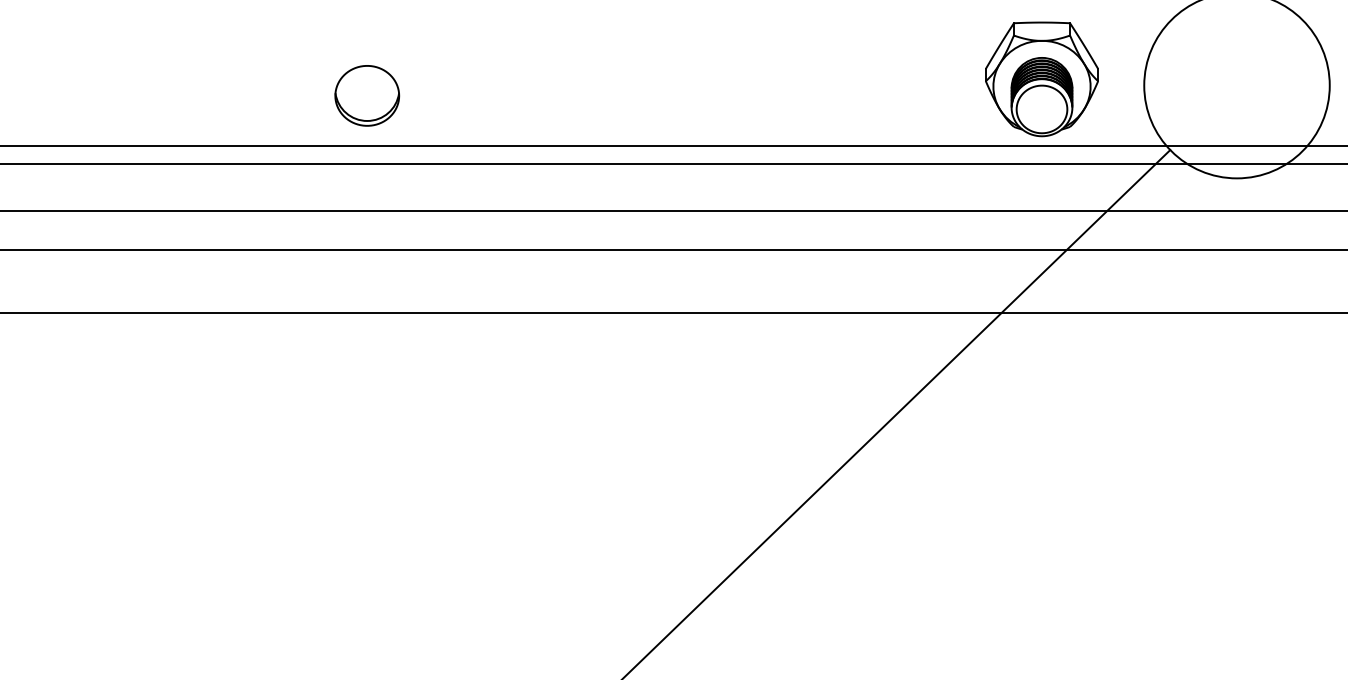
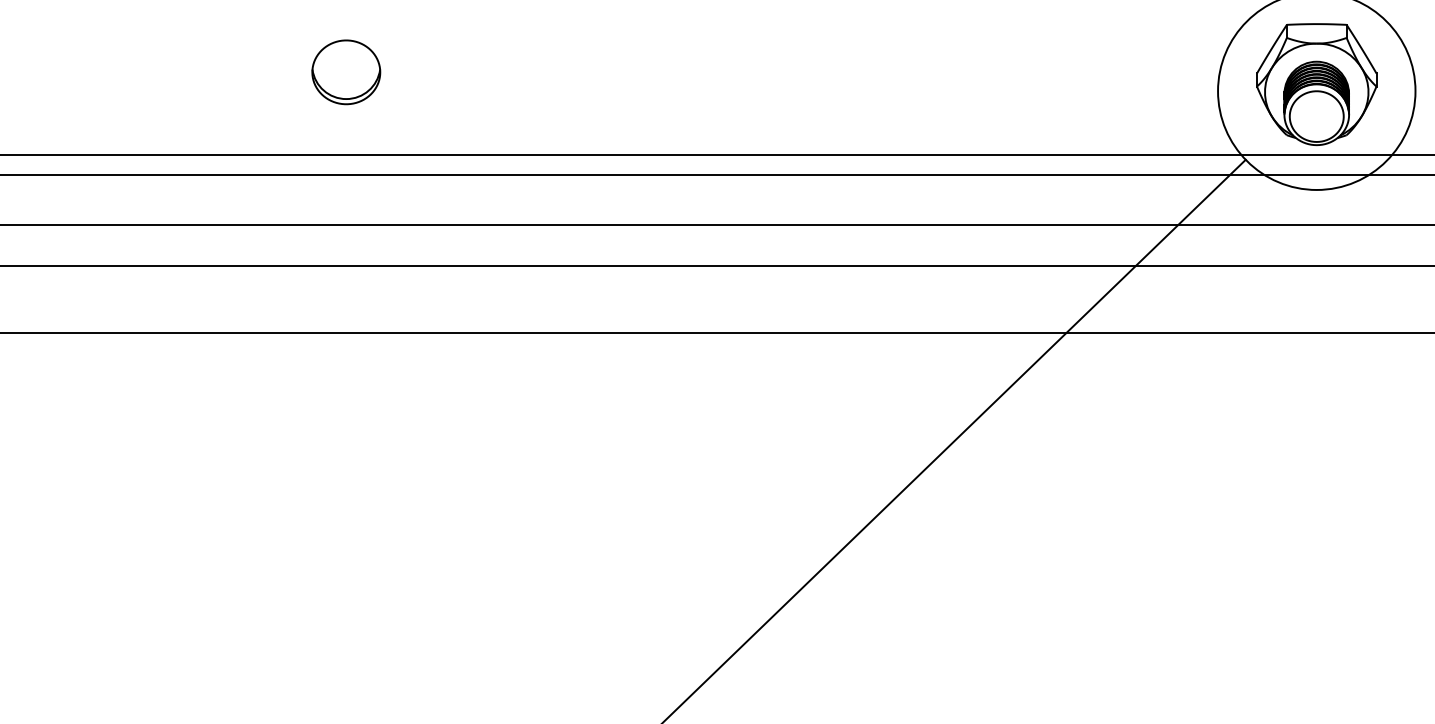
part: (1041, 79) -> (1316, 84), moved
part: (367, 95) -> (346, 71), moved

